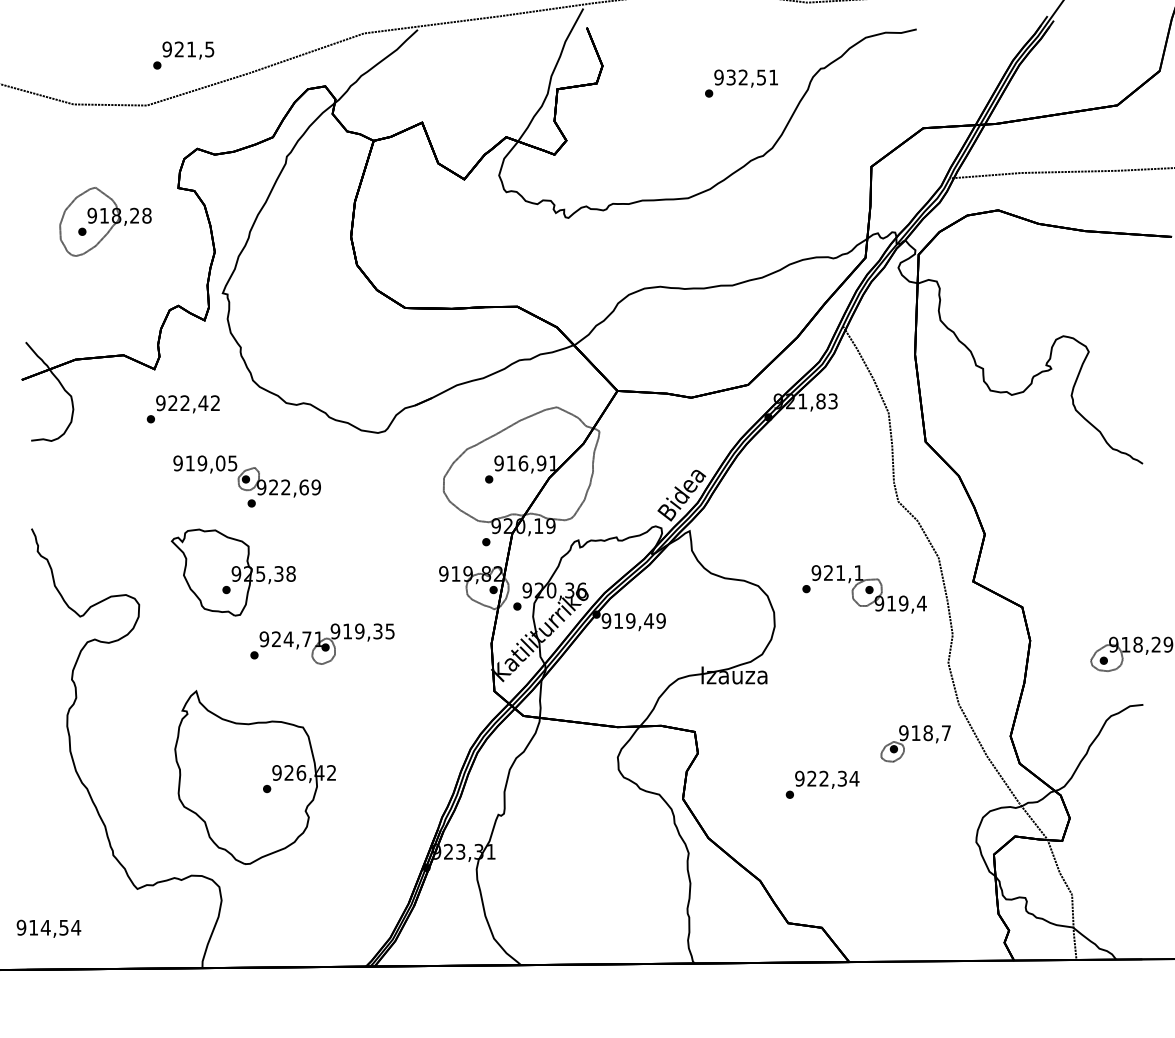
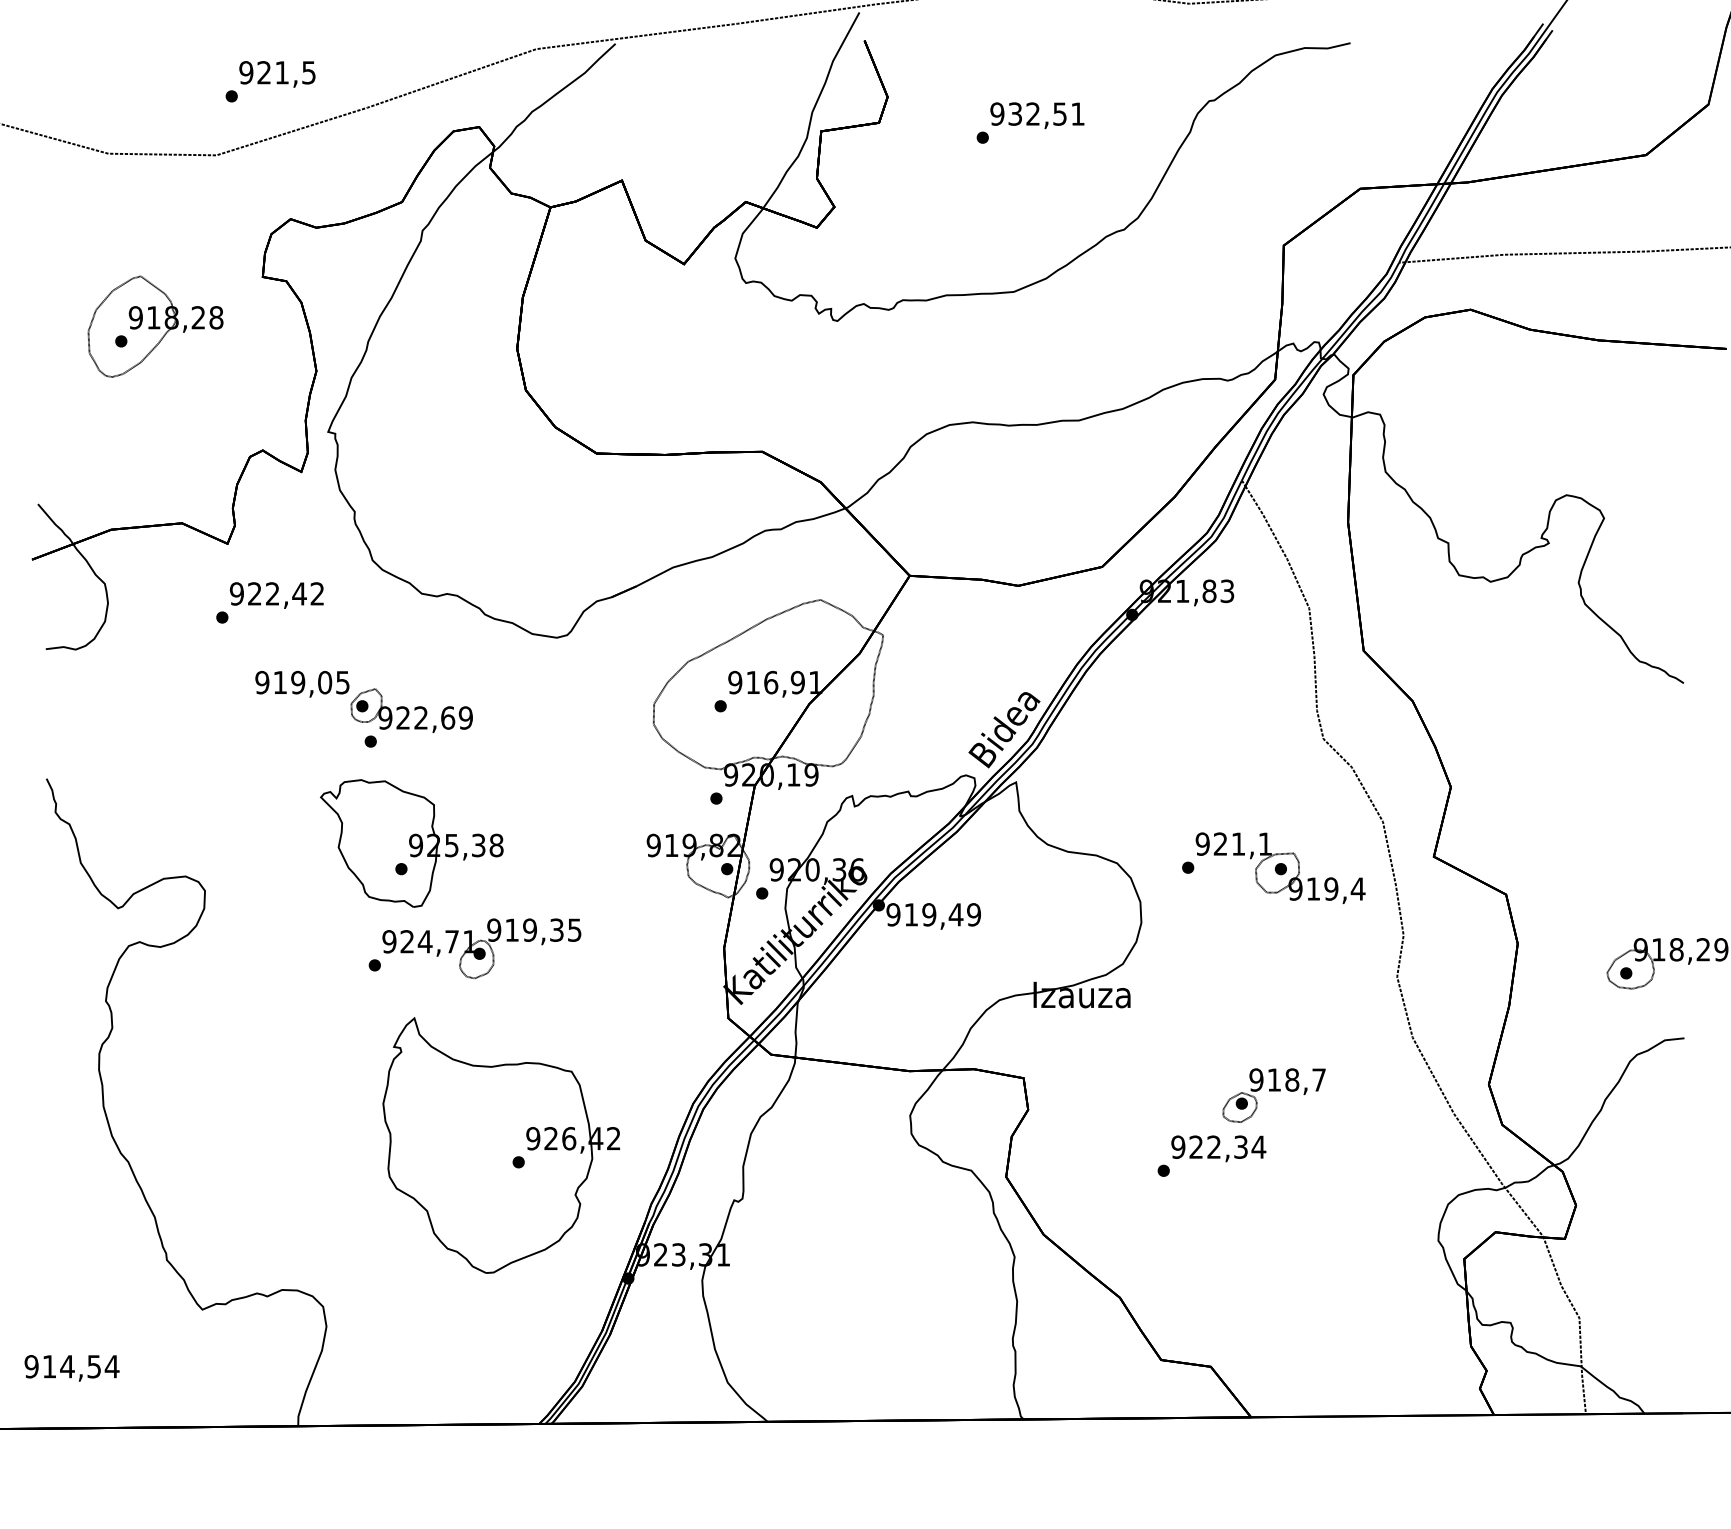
text: (741, 83) -> (1030, 122), moved
part: (232, 572) -> (410, 843), moved
part: (915, 743) -> (1273, 1095), moved
part: (254, 777) -> (500, 1145), moved

